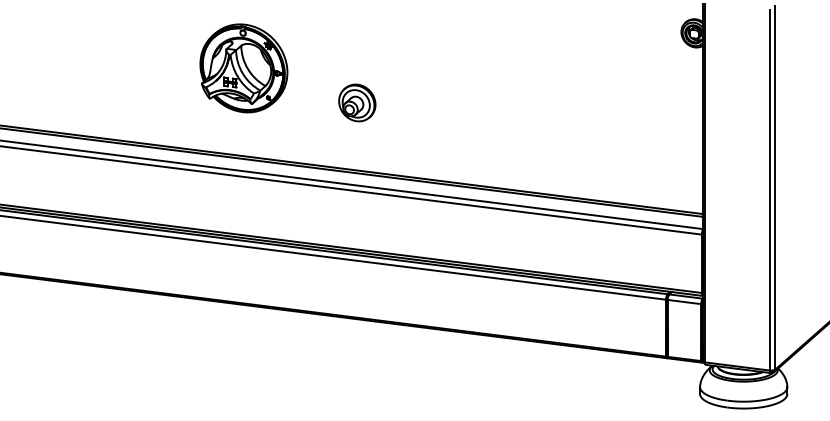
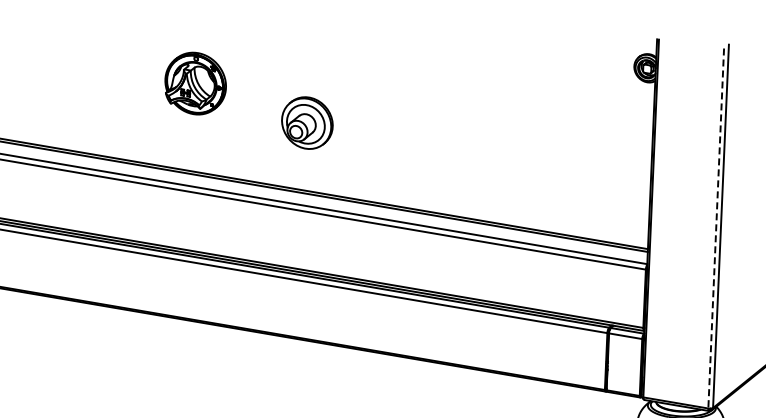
part: (243, 68) -> (195, 83), size x0.7
part: (357, 102) -> (307, 122), size x1.4
line: (770, 190) -> (716, 228), solid -> dashed

